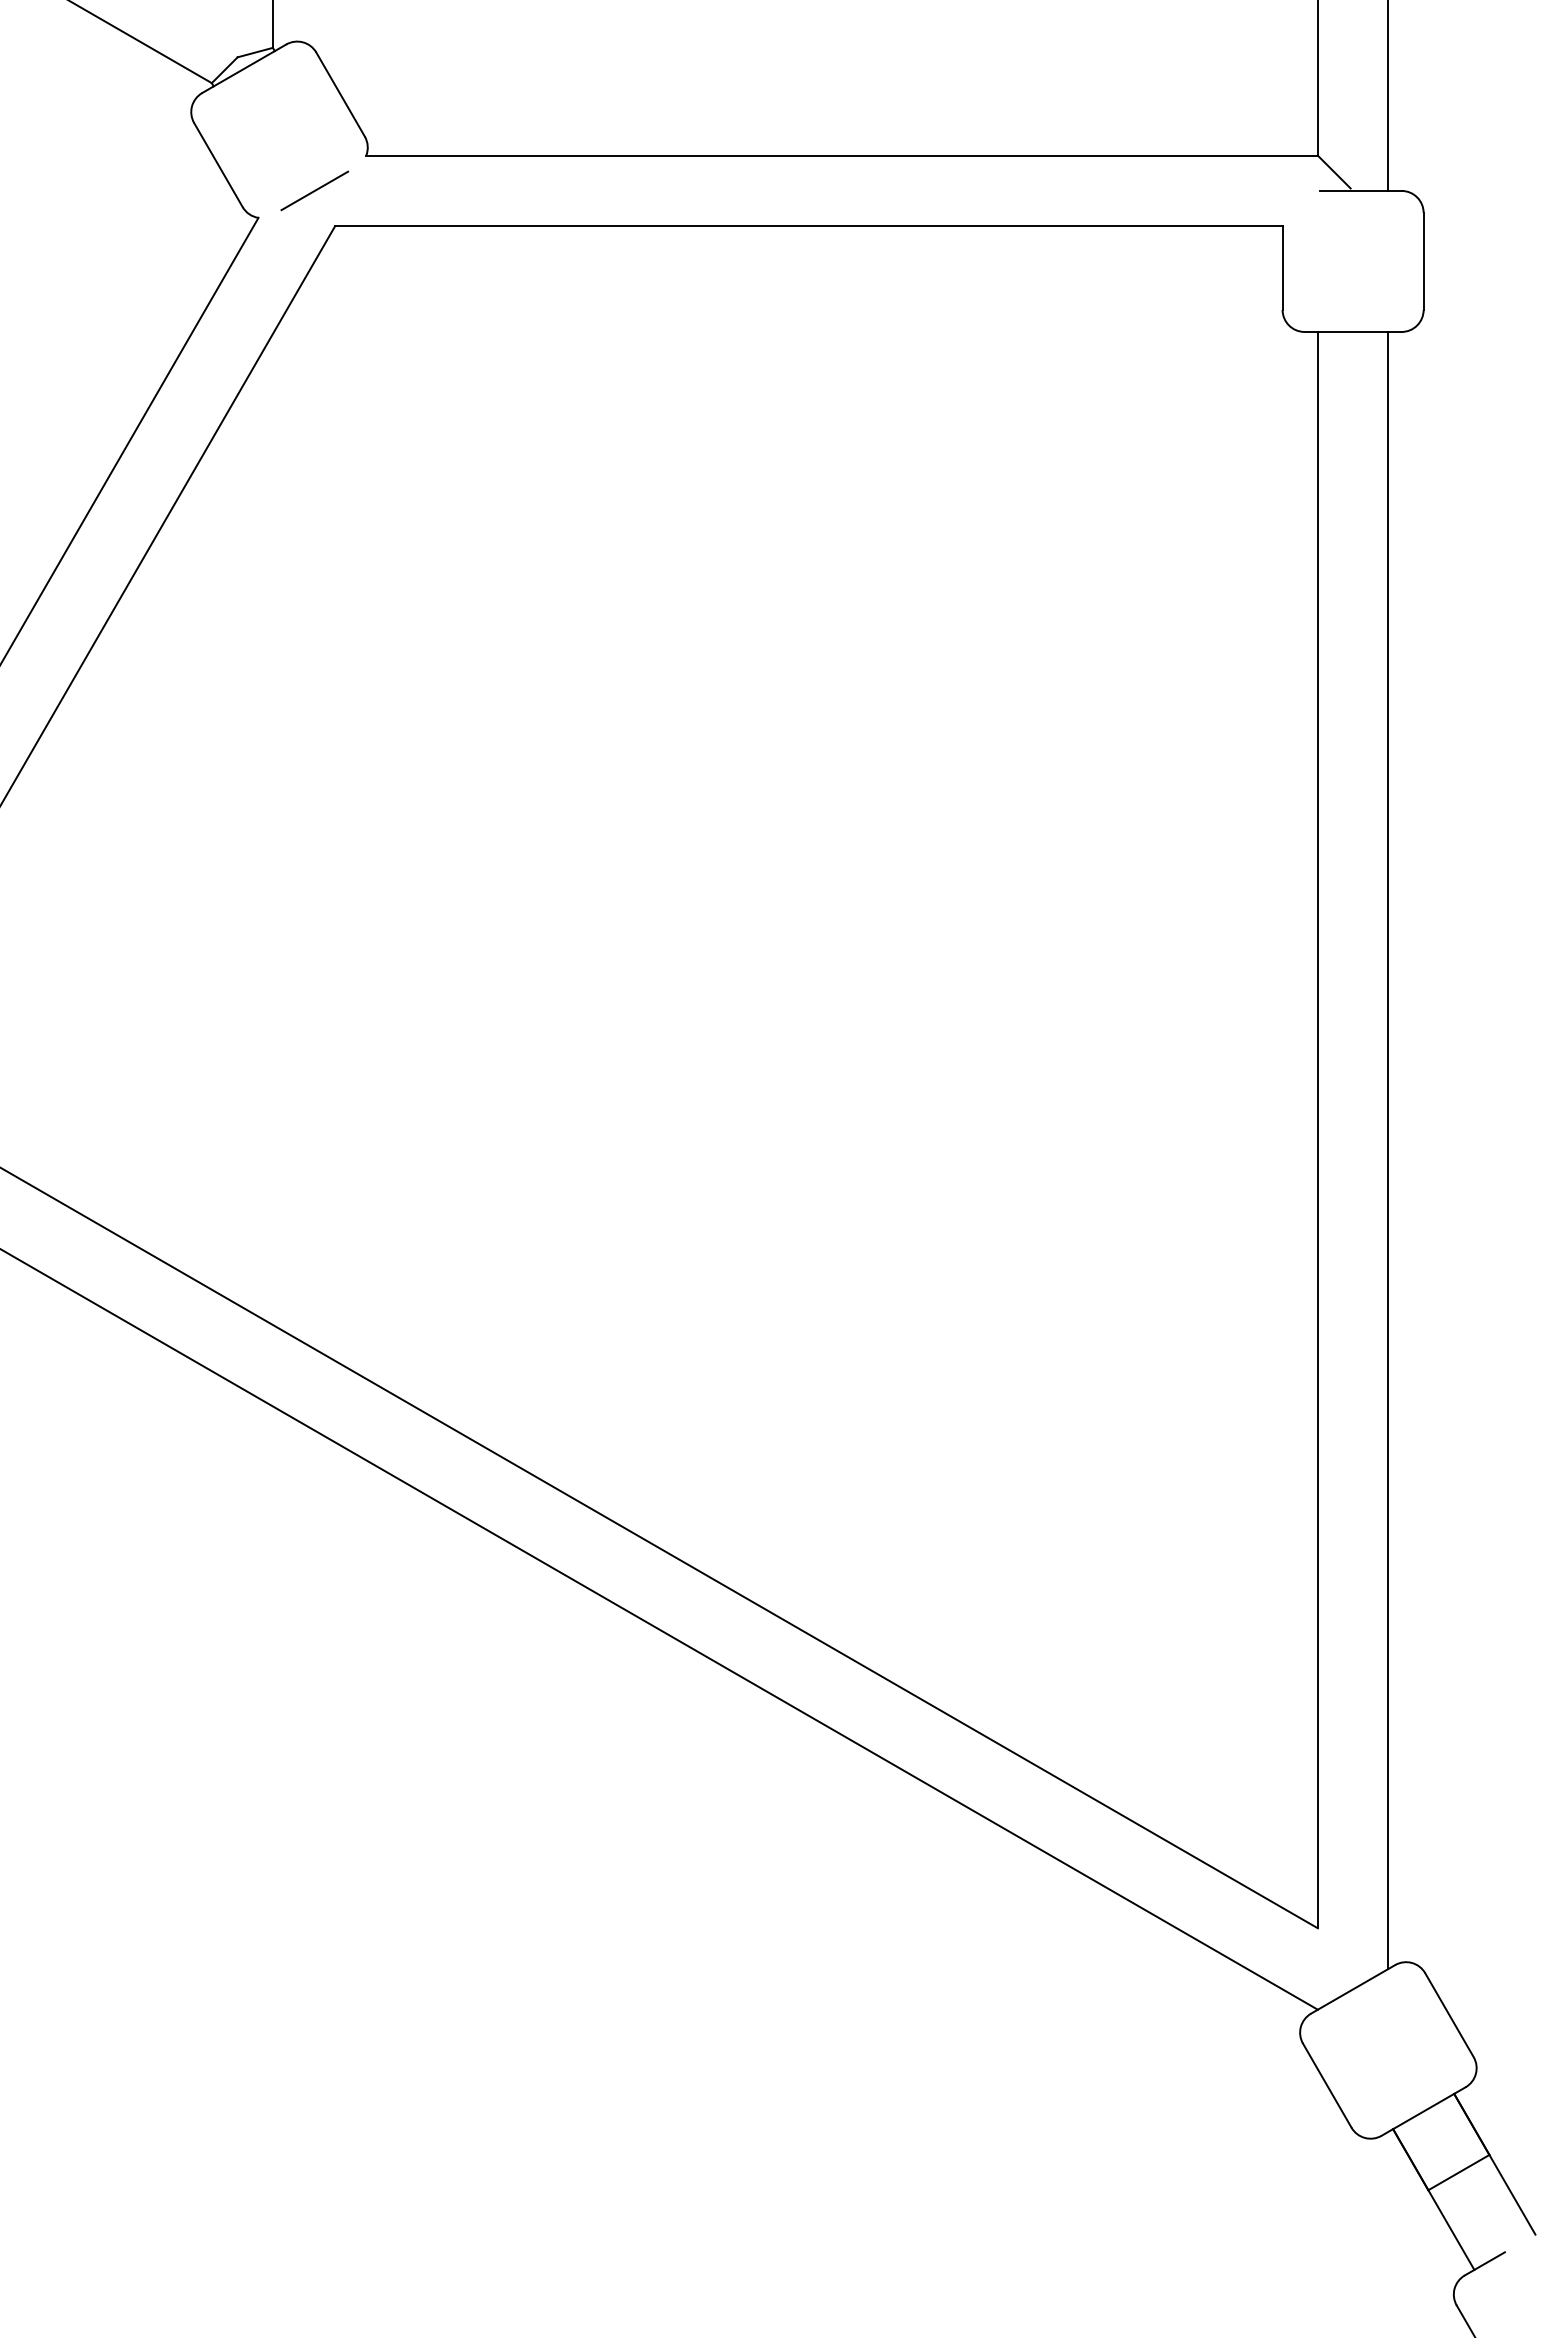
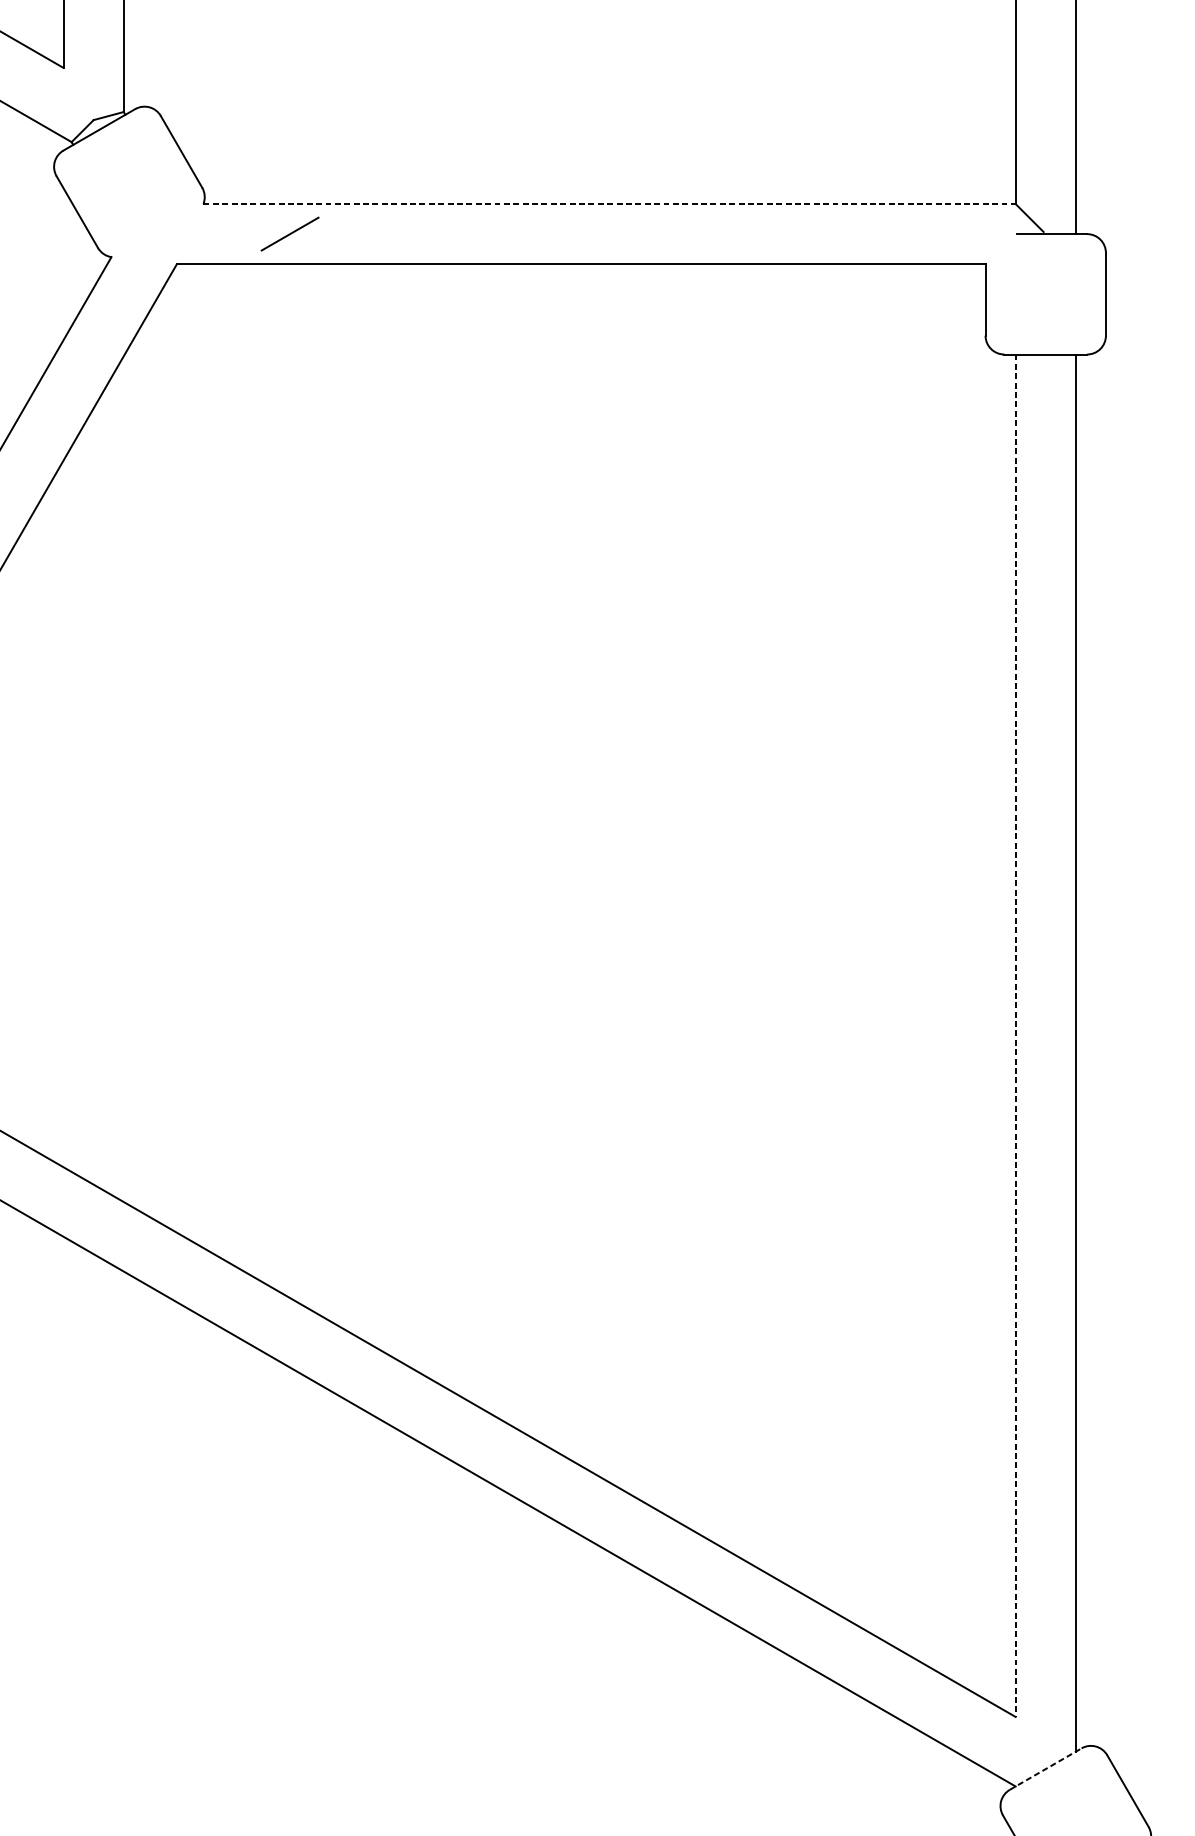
line: (842, 155) -> (609, 203), solid -> dashed
line: (314, 190) -> (289, 233), moved
line: (1317, 1130) -> (1015, 1036), solid -> dashed
line: (1353, 1989) -> (1046, 1769), solid -> dashed

